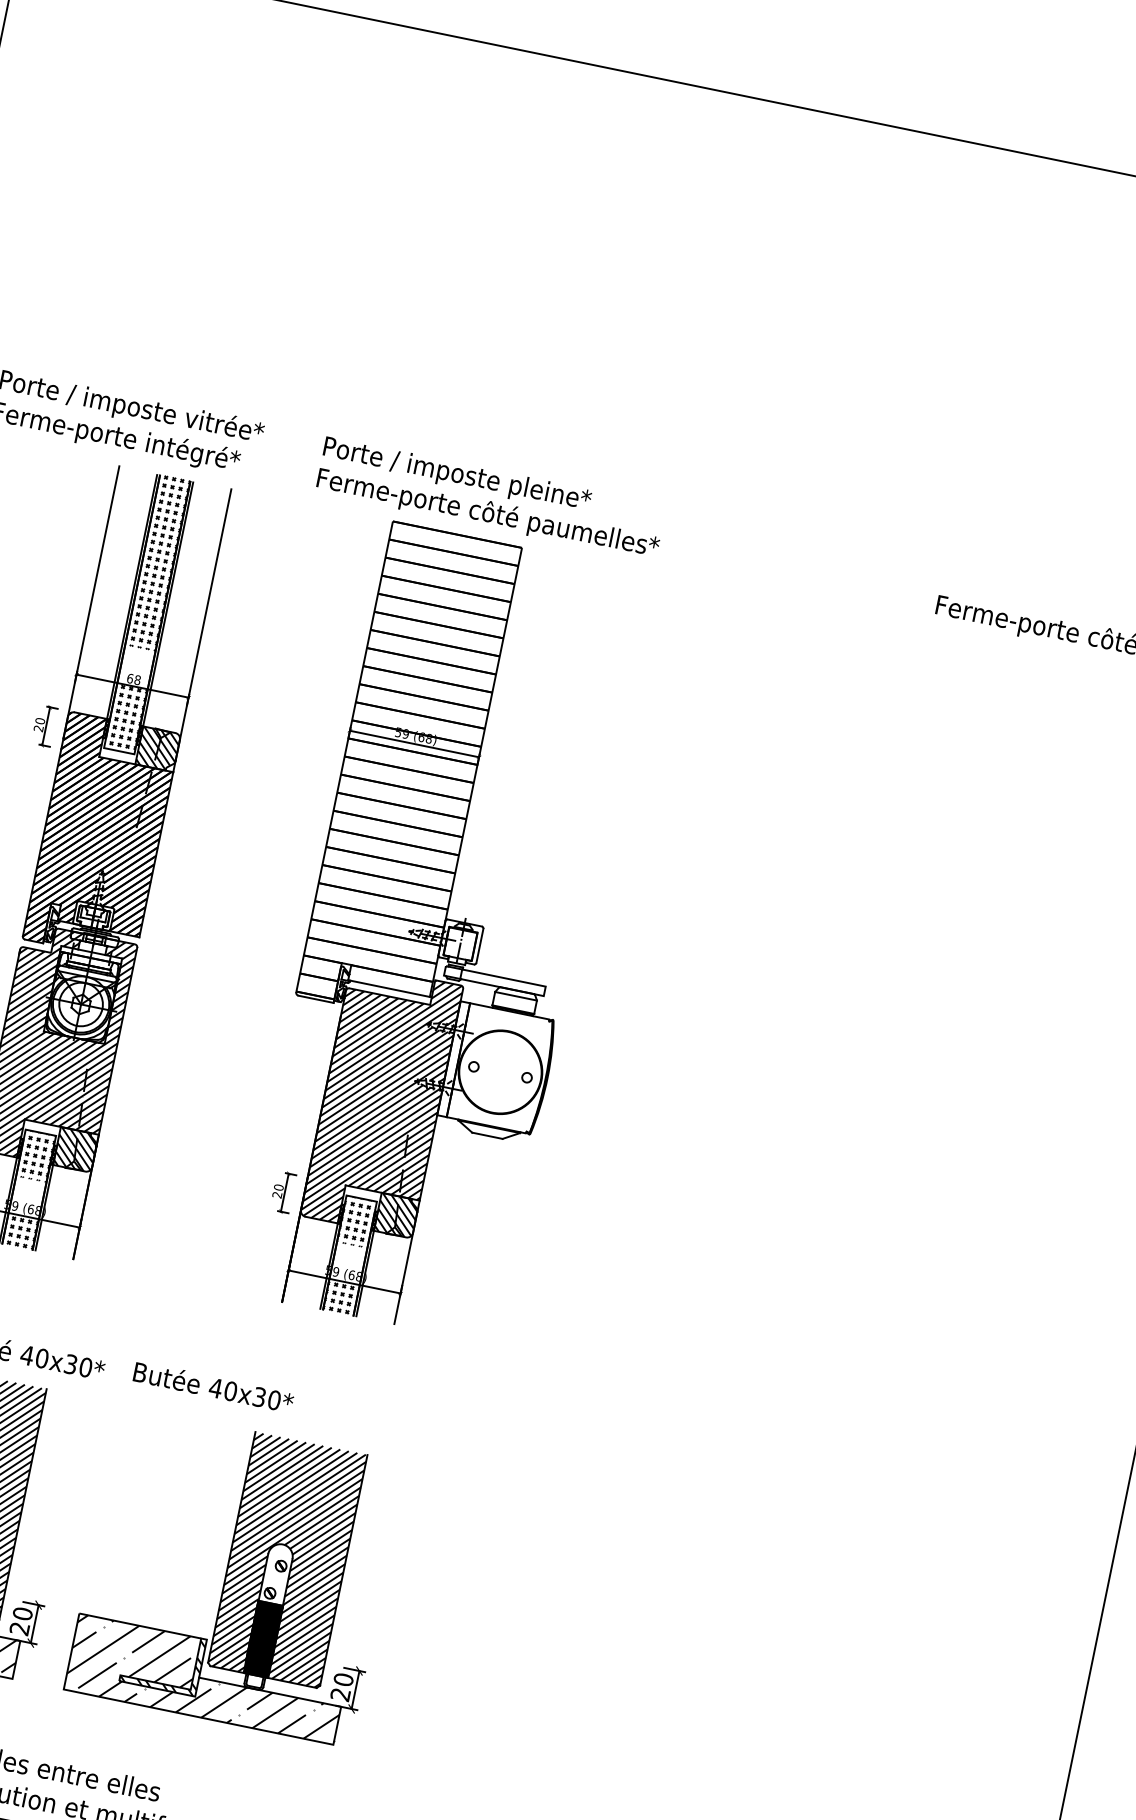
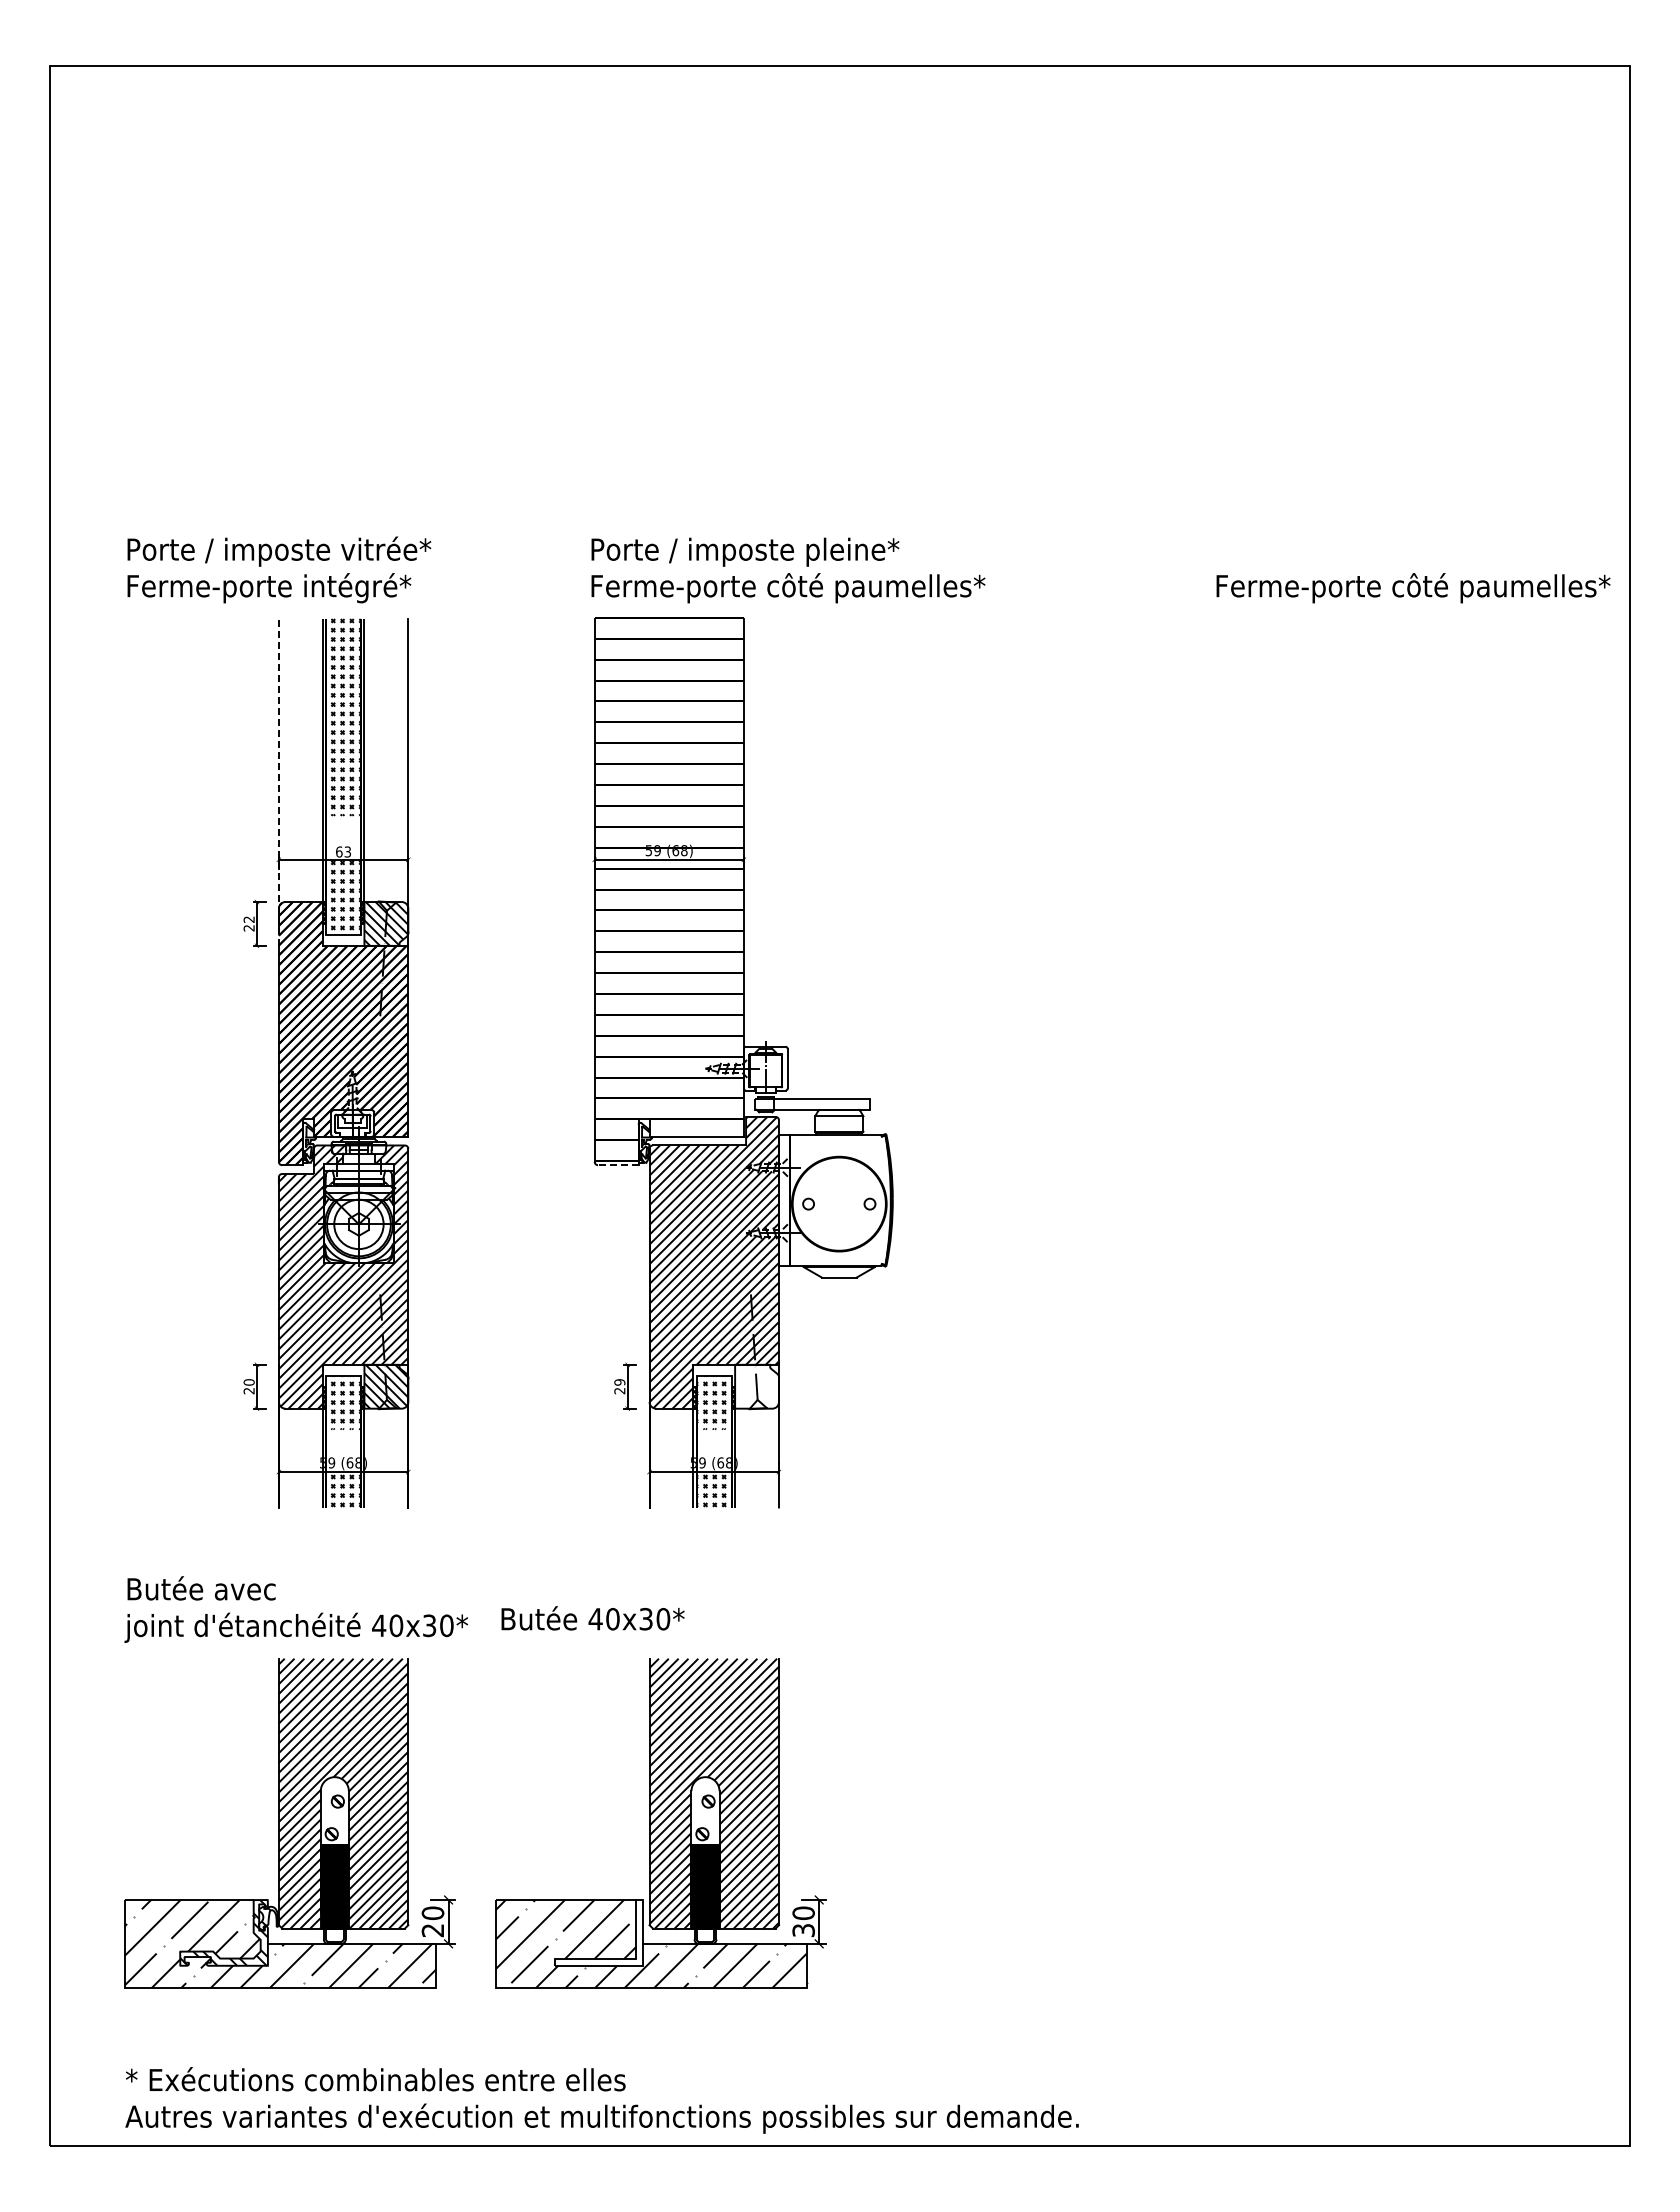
text: (491, 498) -> (788, 570), moved
line: (90, 606) -> (278, 781), solid -> dashed
text: (137, 679) -> (347, 851), 68 -> 63
text: (39, 720) -> (248, 919), 20 -> 22
line: (315, 999) -> (617, 1165), solid -> dashed
text: (278, 1187) -> (619, 1382), 20 -> 29
hatch: (396, 1215) -> (756, 1386), removed
hatch: (162, 1660) -> (598, 1933), removed
text: (340, 1694) -> (803, 1930), 20 -> 30

